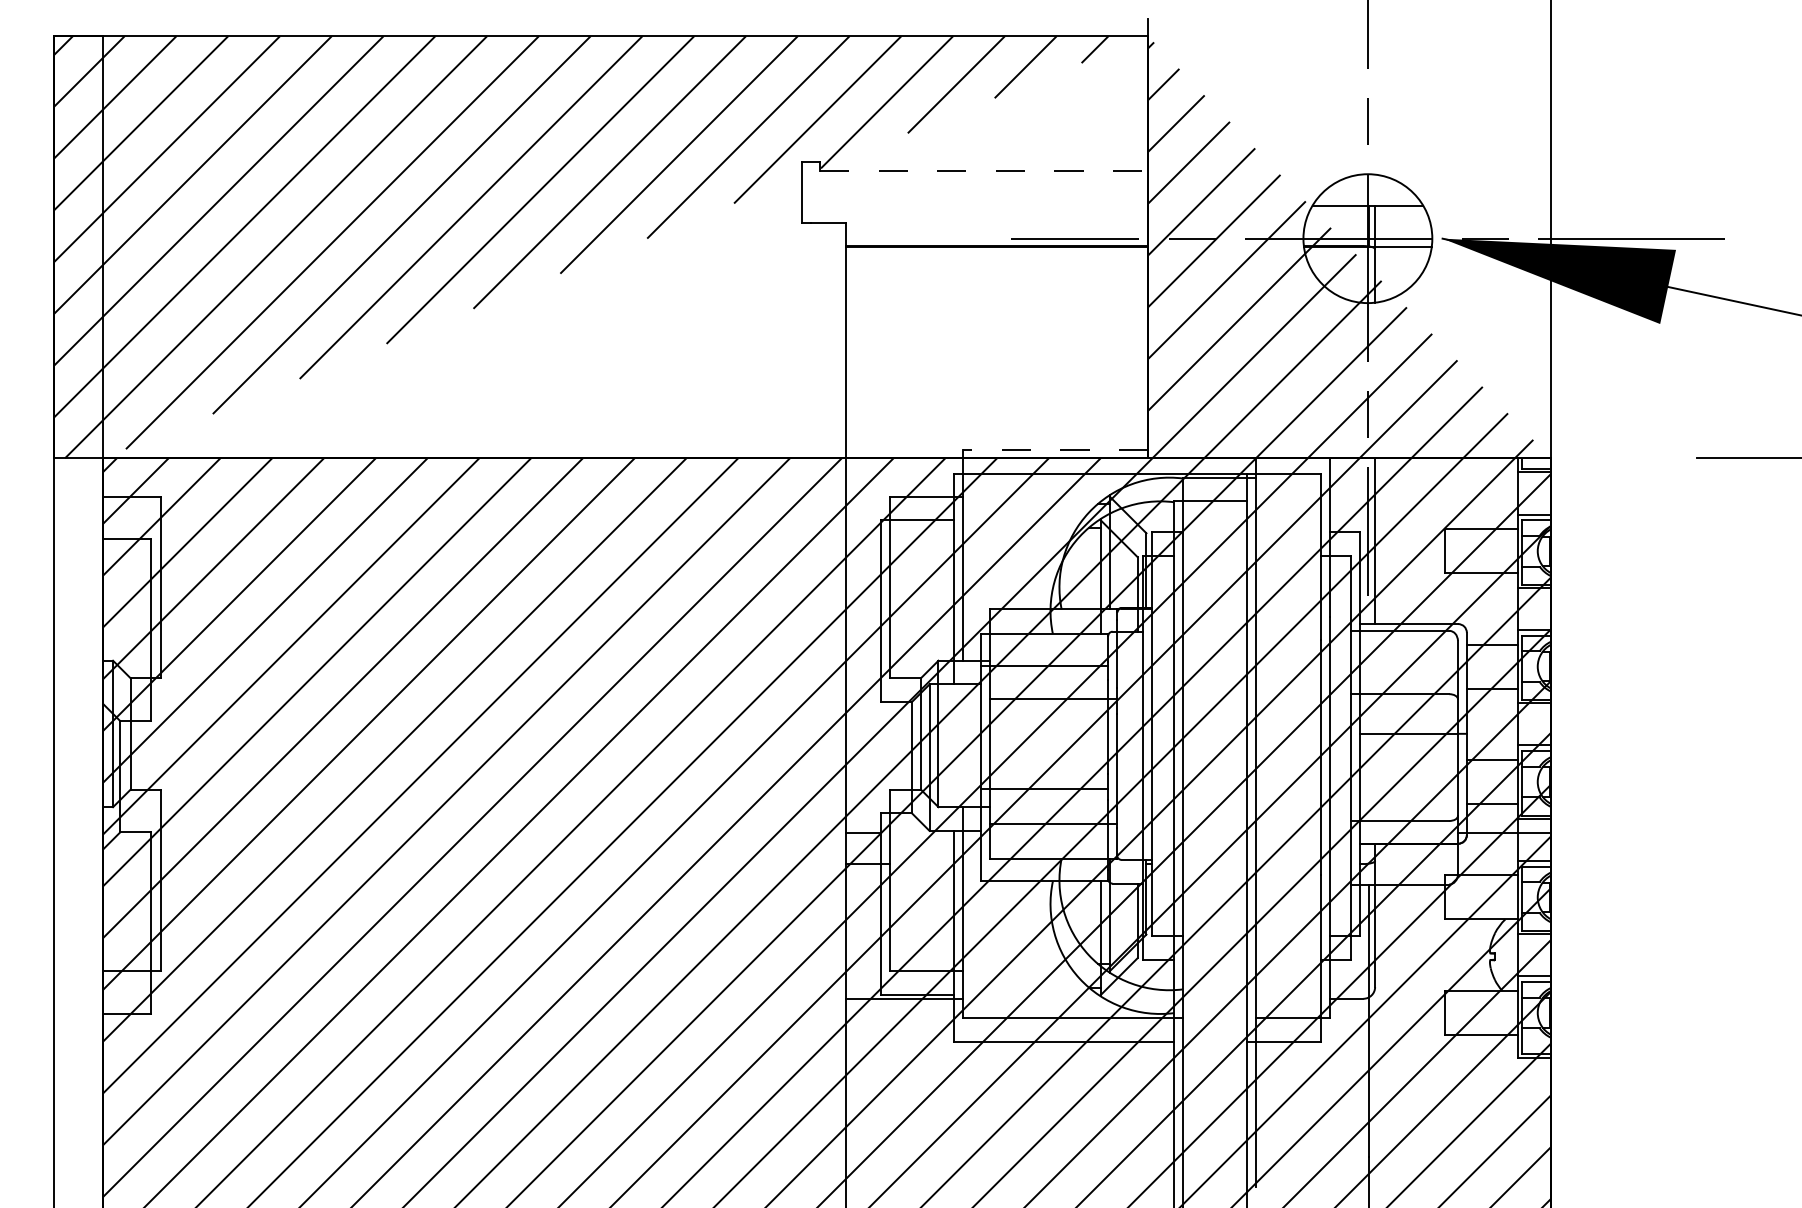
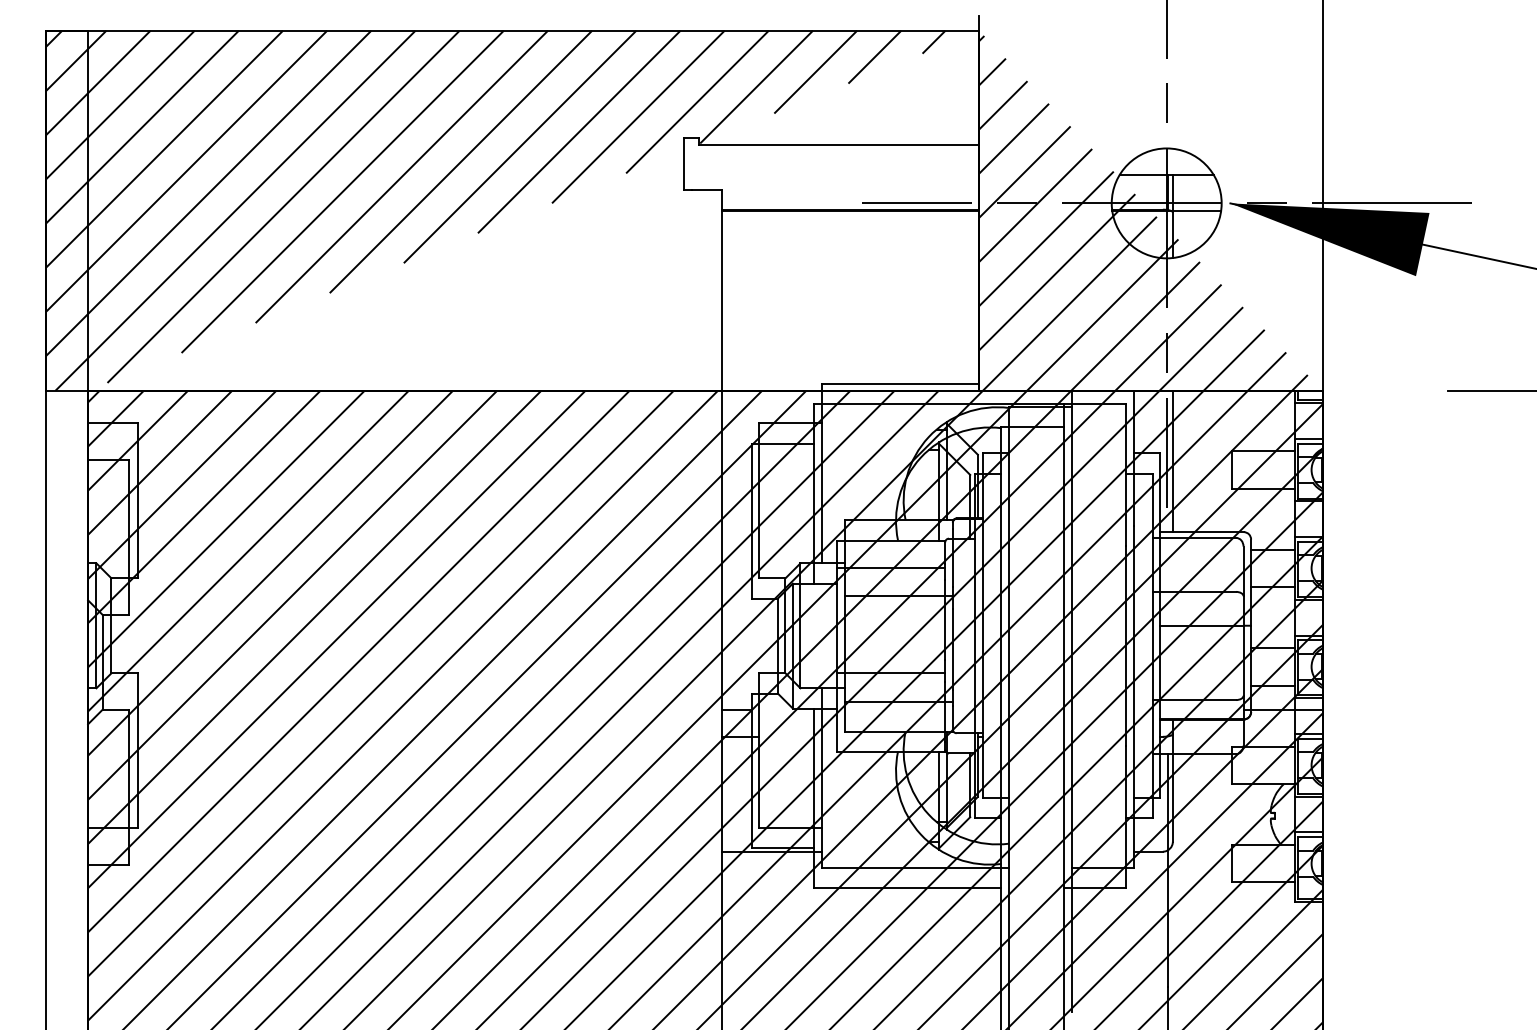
line: (984, 170) -> (839, 145), dashed -> solid
line: (1055, 450) -> (900, 384), dashed -> solid

